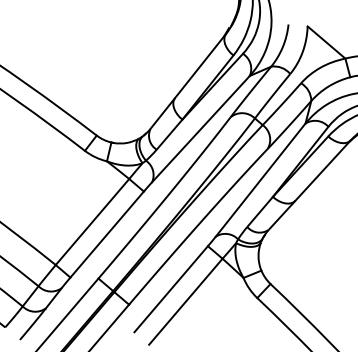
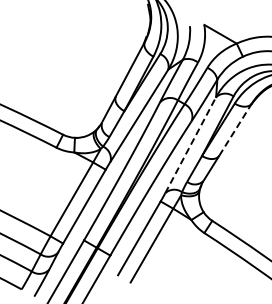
line: (322, 170) -> (235, 129), solid -> dashed
line: (260, 179) -> (190, 144), solid -> dashed

